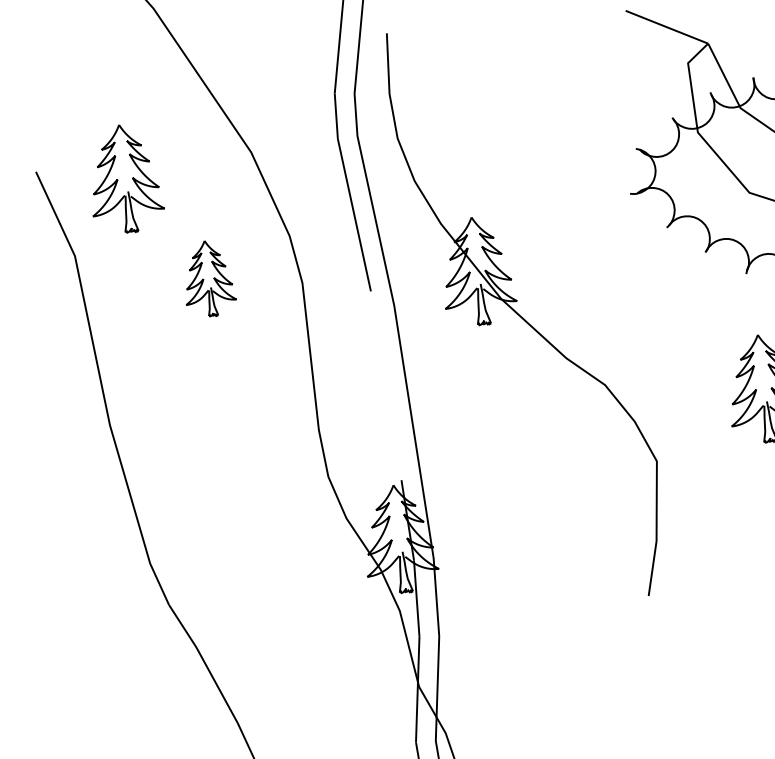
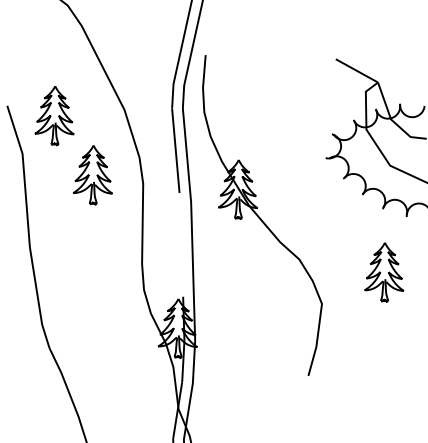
part: (207, 279) -> (92, 175), size x1.43

